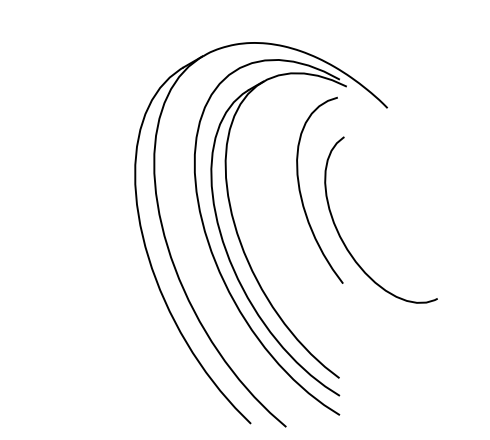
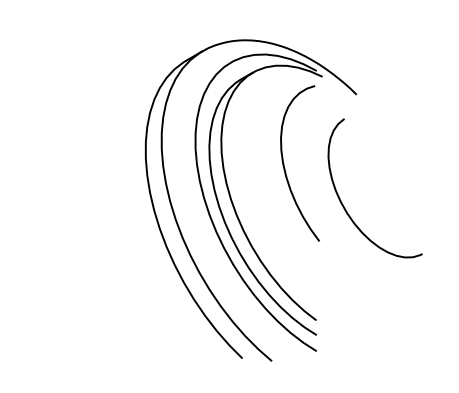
curve: (343, 239) -> (343, 204), moved

